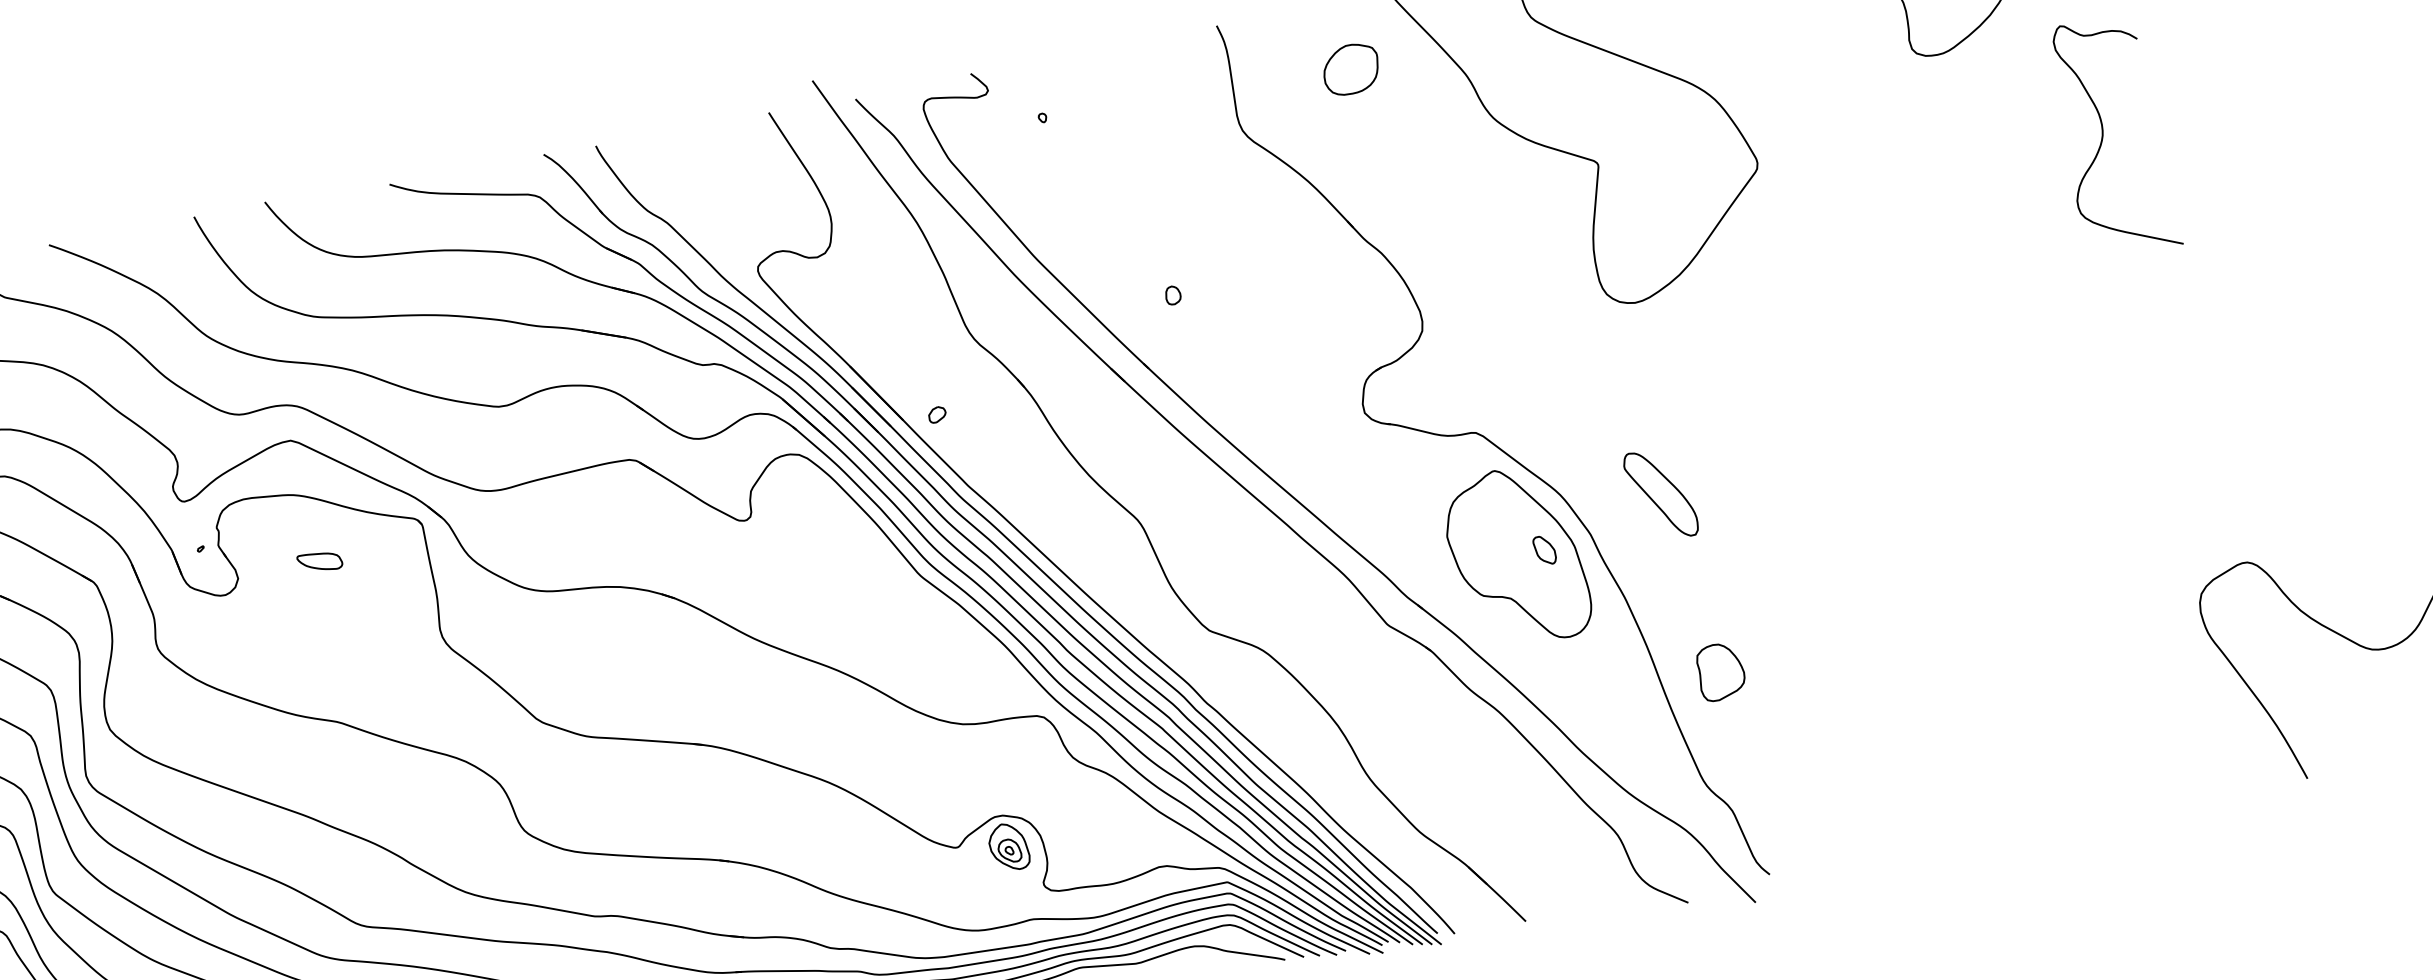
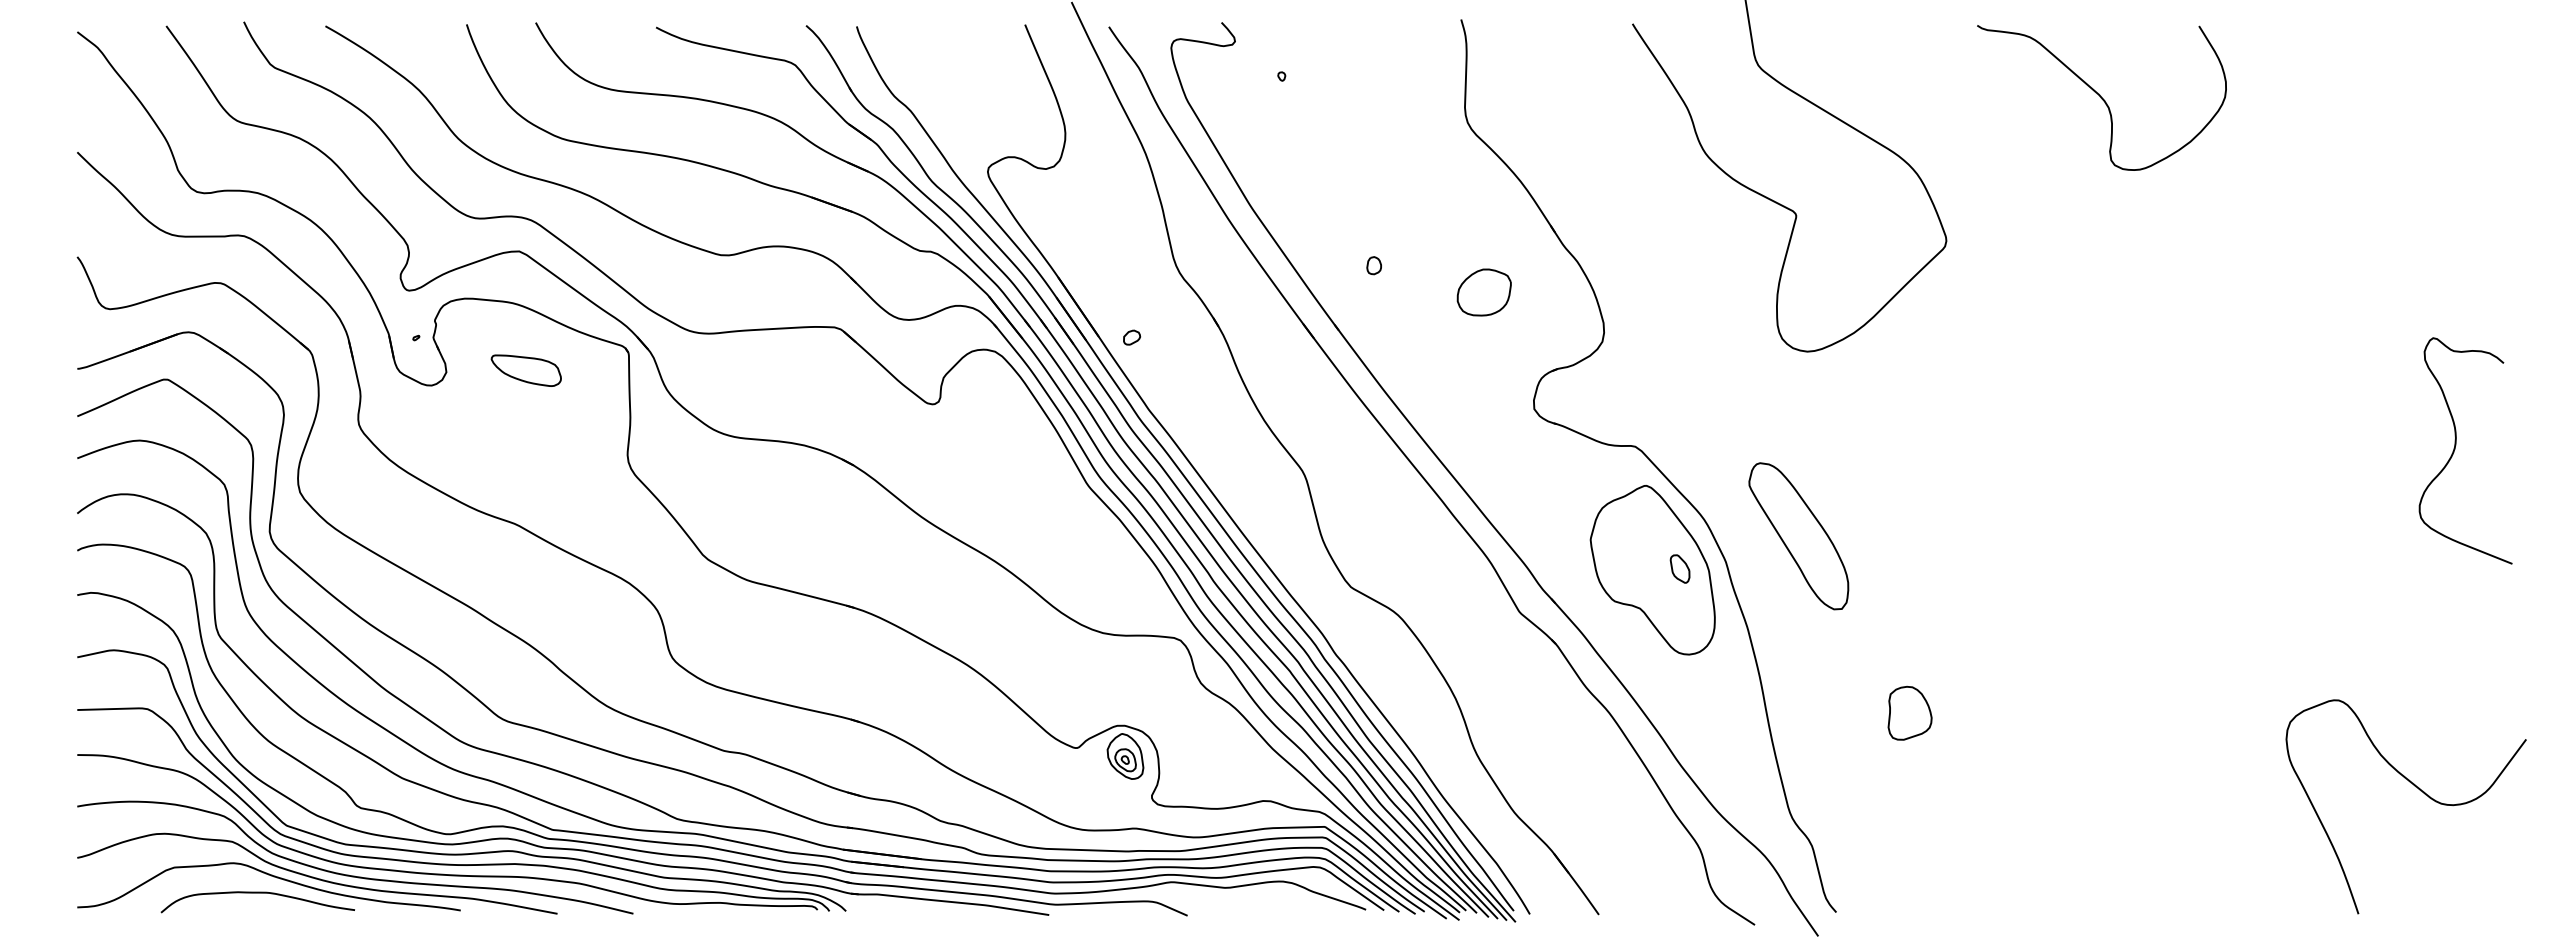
part: (1350, 69) -> (1483, 292), moved
curve: (2103, 136) -> (2455, 449), moved
part: (1660, 494) -> (1798, 536), size x1.67
part: (319, 562) -> (525, 370), size x1.67
part: (1720, 671) -> (1909, 712), moved

